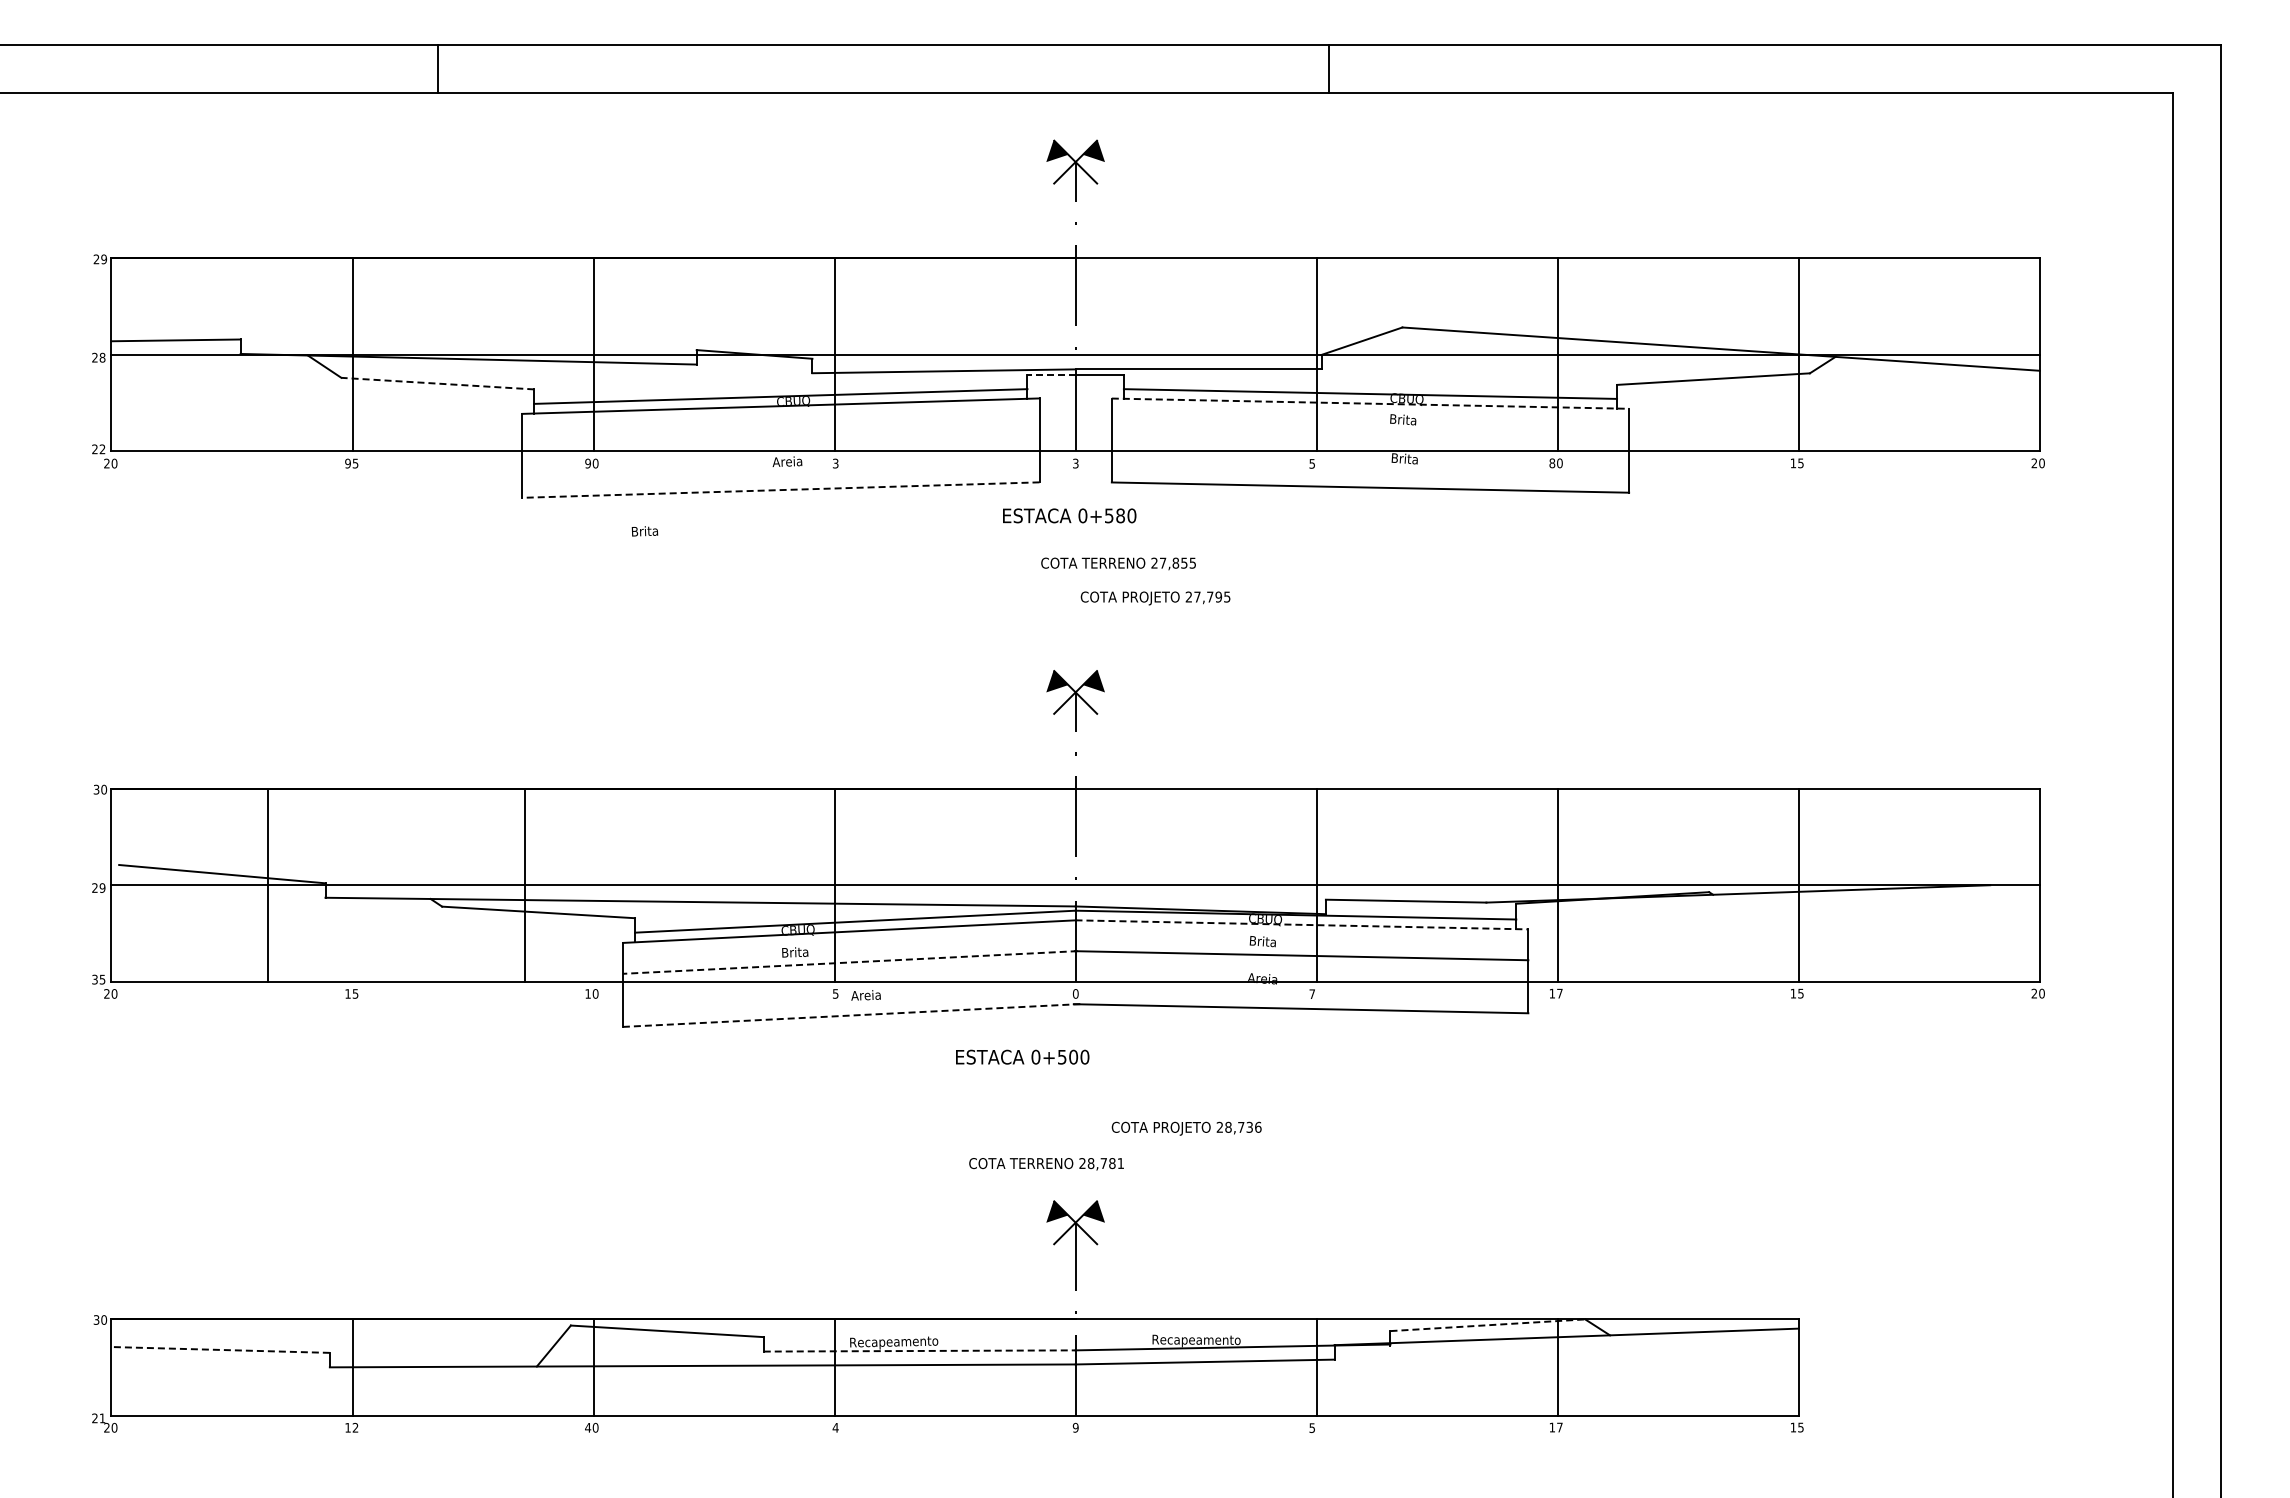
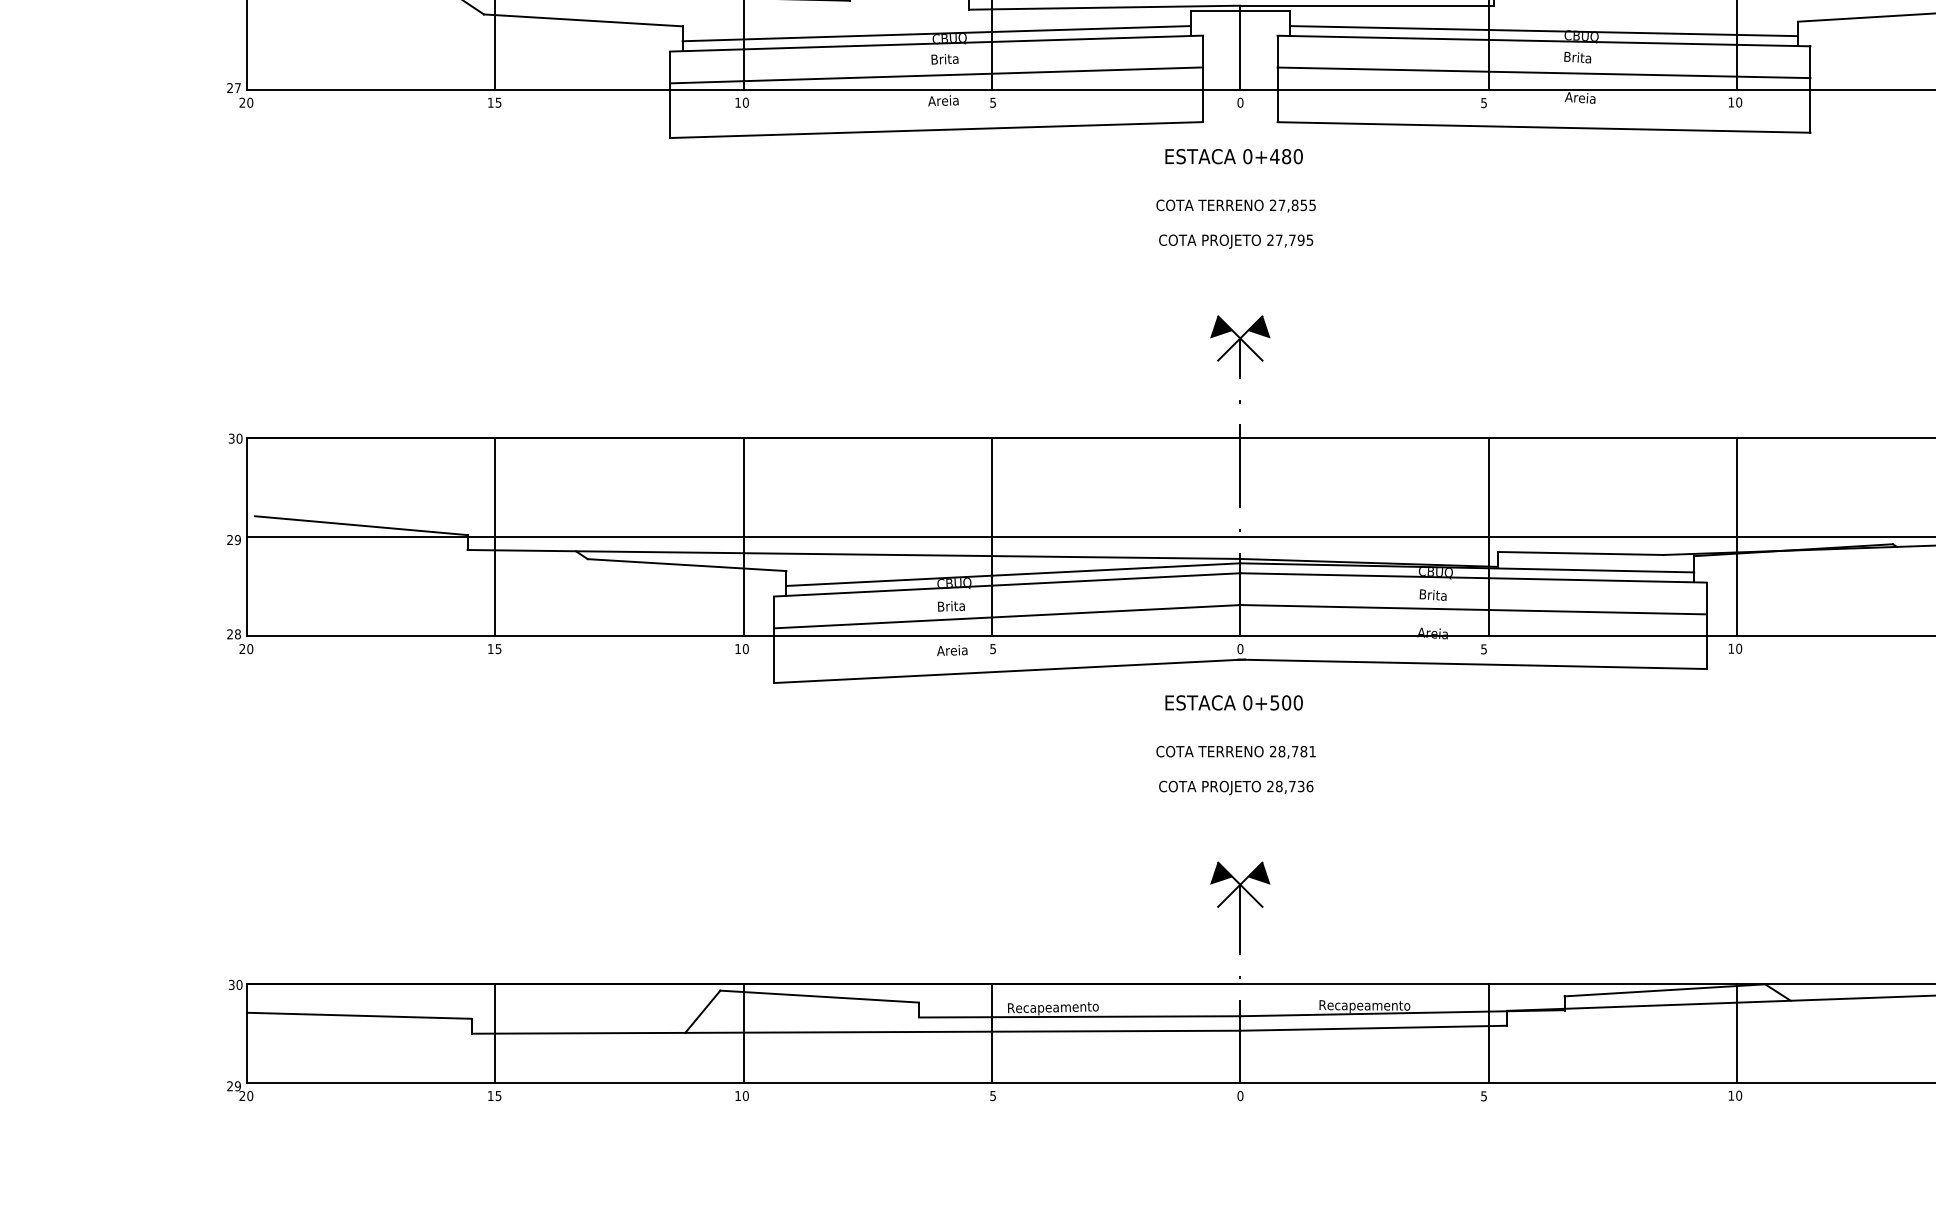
line: (1051, 374) -> (1215, 10), dashed -> solid
line: (437, 383) -> (582, 20), dashed -> solid
line: (1370, 403) -> (1544, 40), dashed -> solid
line: (1370, 434) -> (1544, 72), added
line: (780, 436) -> (936, 74), added
text: (102, 449) -> (237, 88), 22 -> 27
text: (1405, 458) -> (1580, 97), Brita -> Areia
text: (835, 462) -> (992, 101), 3 -> 5
text: (347, 463) -> (490, 102), 95 -> 15
text: (587, 463) -> (737, 102), 90 -> 10
text: (1075, 463) -> (1240, 102), 3 -> 0
text: (1552, 463) -> (1731, 102), 80 -> 10
line: (780, 490) -> (936, 130), dashed -> solid
text: (1108, 515) -> (1274, 156), 0+580 -> 0+480
text: (644, 531) -> (944, 59), moved
text: (1118, 563) -> (1236, 205), moved
text: (1155, 598) -> (1236, 241), moved
line: (267, 884) -> (495, 536), moved
line: (524, 884) -> (743, 536), moved
line: (1302, 924) -> (1473, 577), dashed -> solid
line: (850, 962) -> (1008, 616), dashed -> solid
text: (98, 979) -> (233, 634), 35 -> 28
text: (1559, 993) -> (1738, 648), 17 -> 10
text: (1311, 994) -> (1483, 649), 7 -> 5
text: (865, 995) -> (951, 650), moved
line: (851, 1015) -> (1009, 671), dashed -> solid
text: (1022, 1056) -> (1233, 702), moved
text: (1186, 1128) -> (1236, 787), moved
text: (1046, 1164) -> (1236, 752), moved
line: (1487, 1325) -> (1664, 990), dashed -> solid
line: (220, 1349) -> (359, 1015), dashed -> solid
line: (919, 1350) -> (1079, 1016), dashed -> solid
text: (102, 1418) -> (237, 1086), 21 -> 29
text: (355, 1427) -> (498, 1095), 12 -> 15
text: (588, 1427) -> (738, 1095), 40 -> 10
text: (835, 1427) -> (992, 1095), 4 -> 5
text: (1075, 1427) -> (1240, 1095), 9 -> 0
text: (1559, 1427) -> (1738, 1095), 17 -> 10

